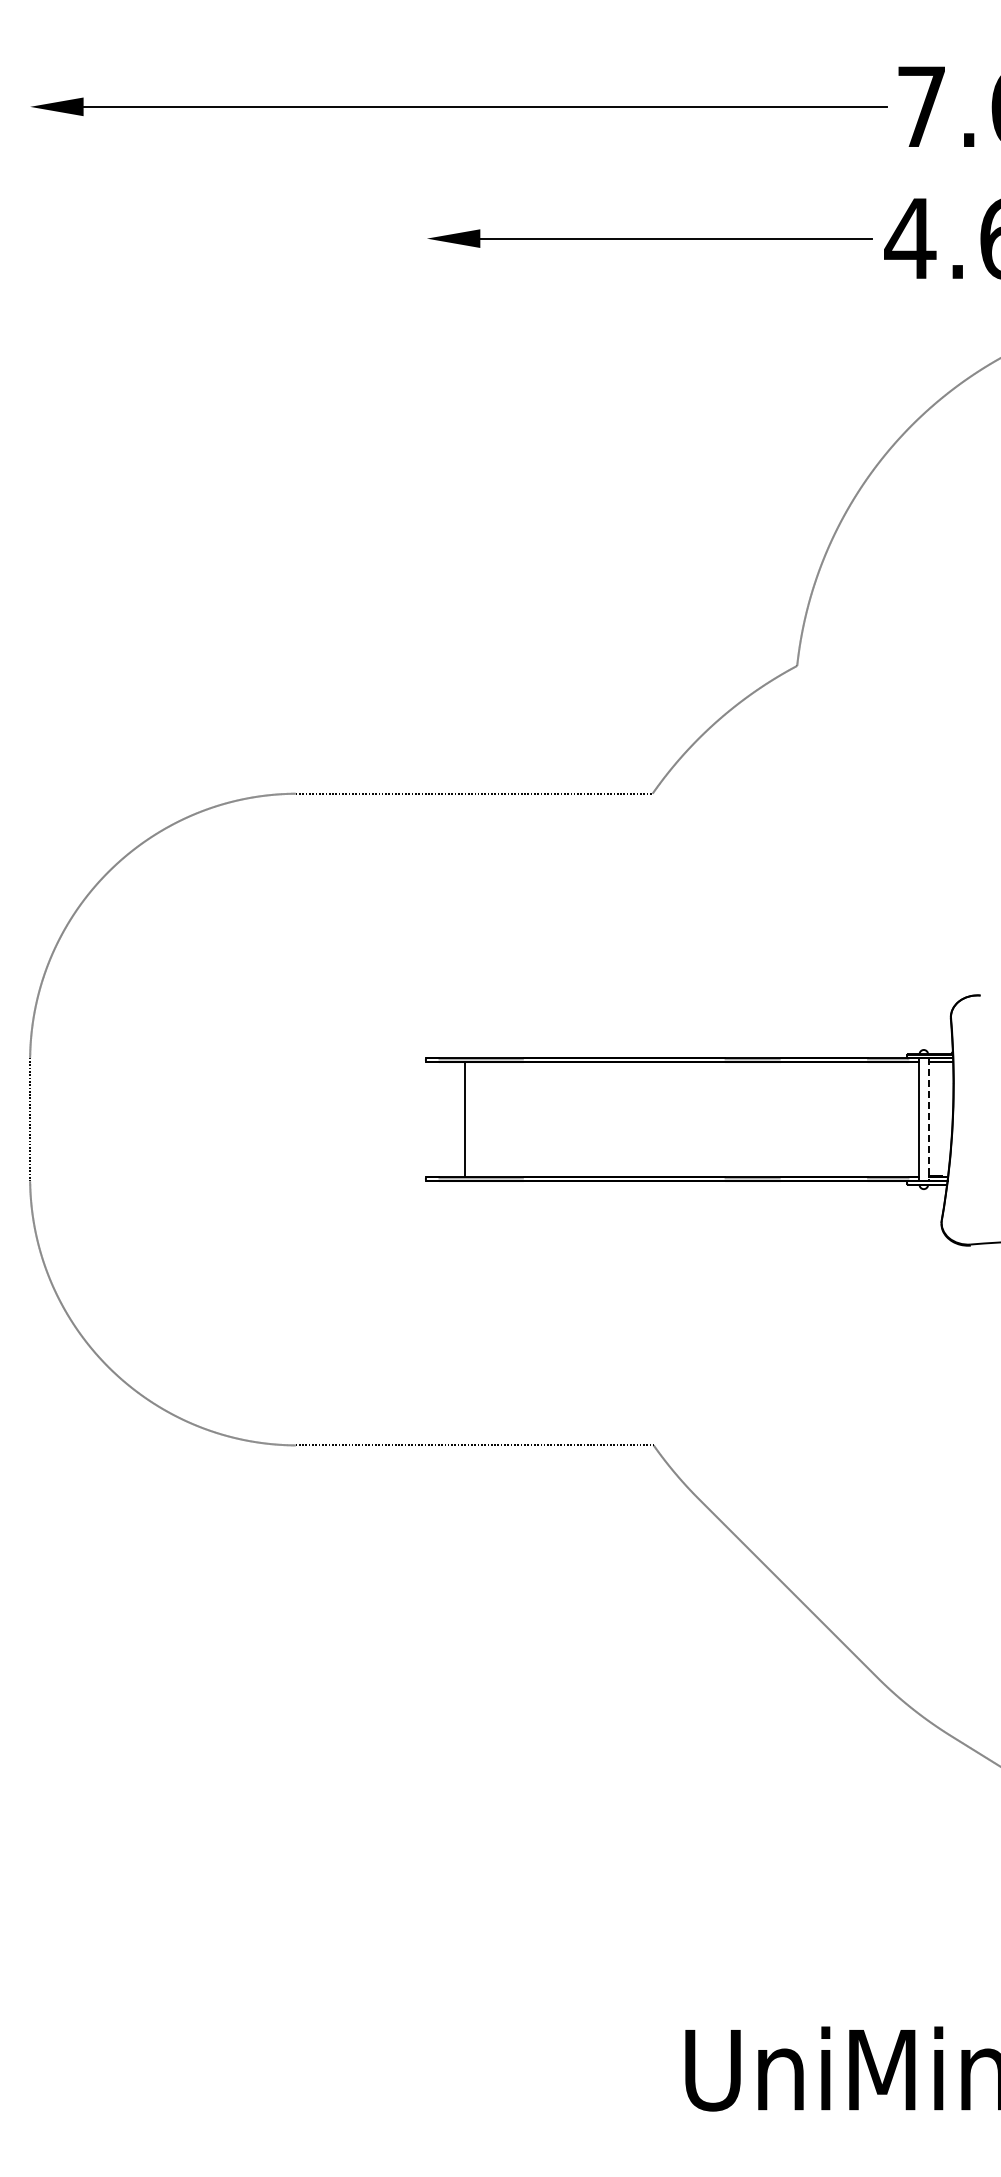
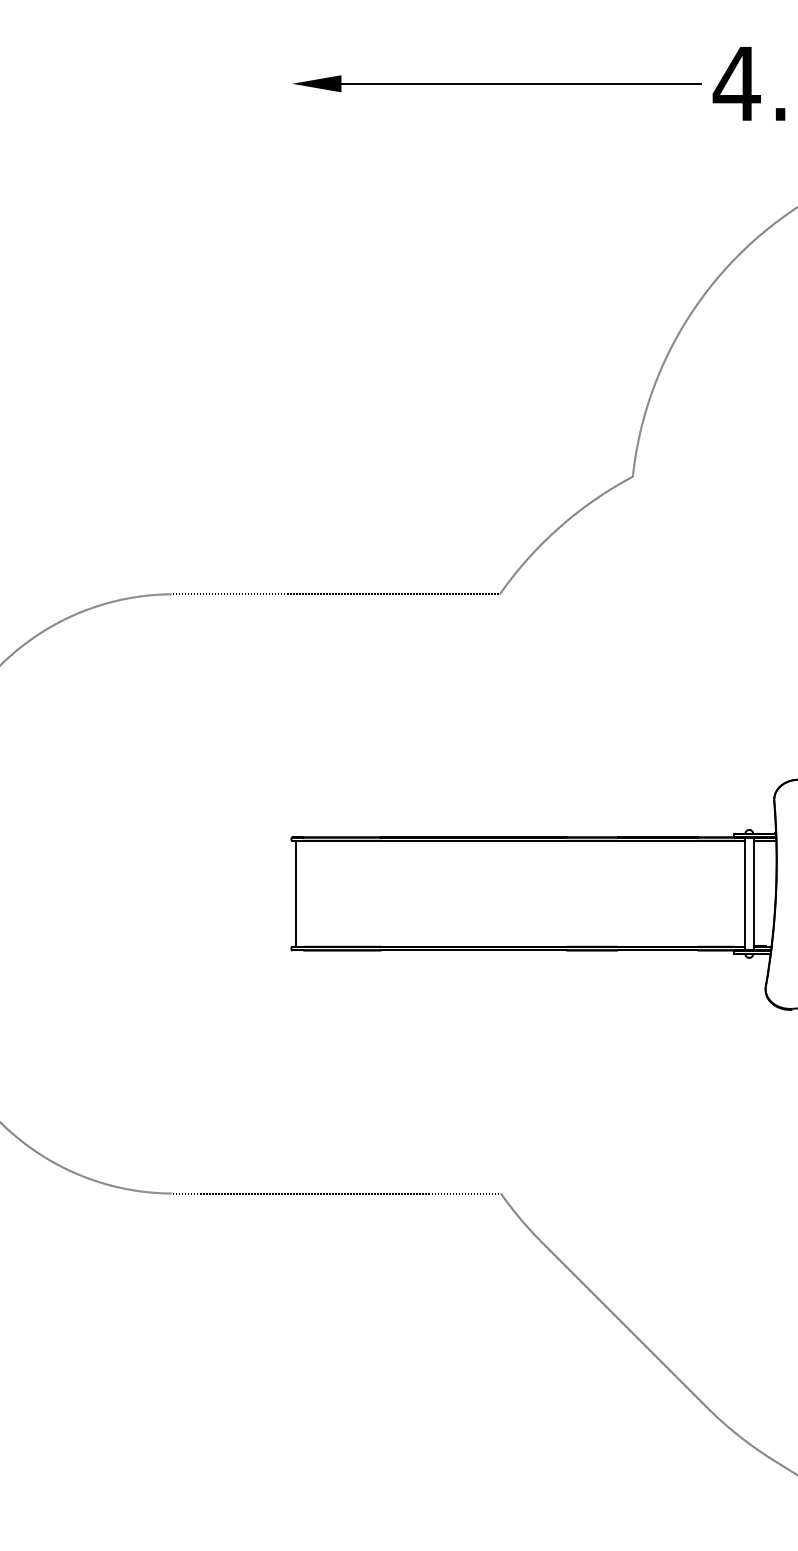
line: (465, 1119) -> (296, 893), moved
line: (928, 1120) -> (753, 894), dashed -> solid

